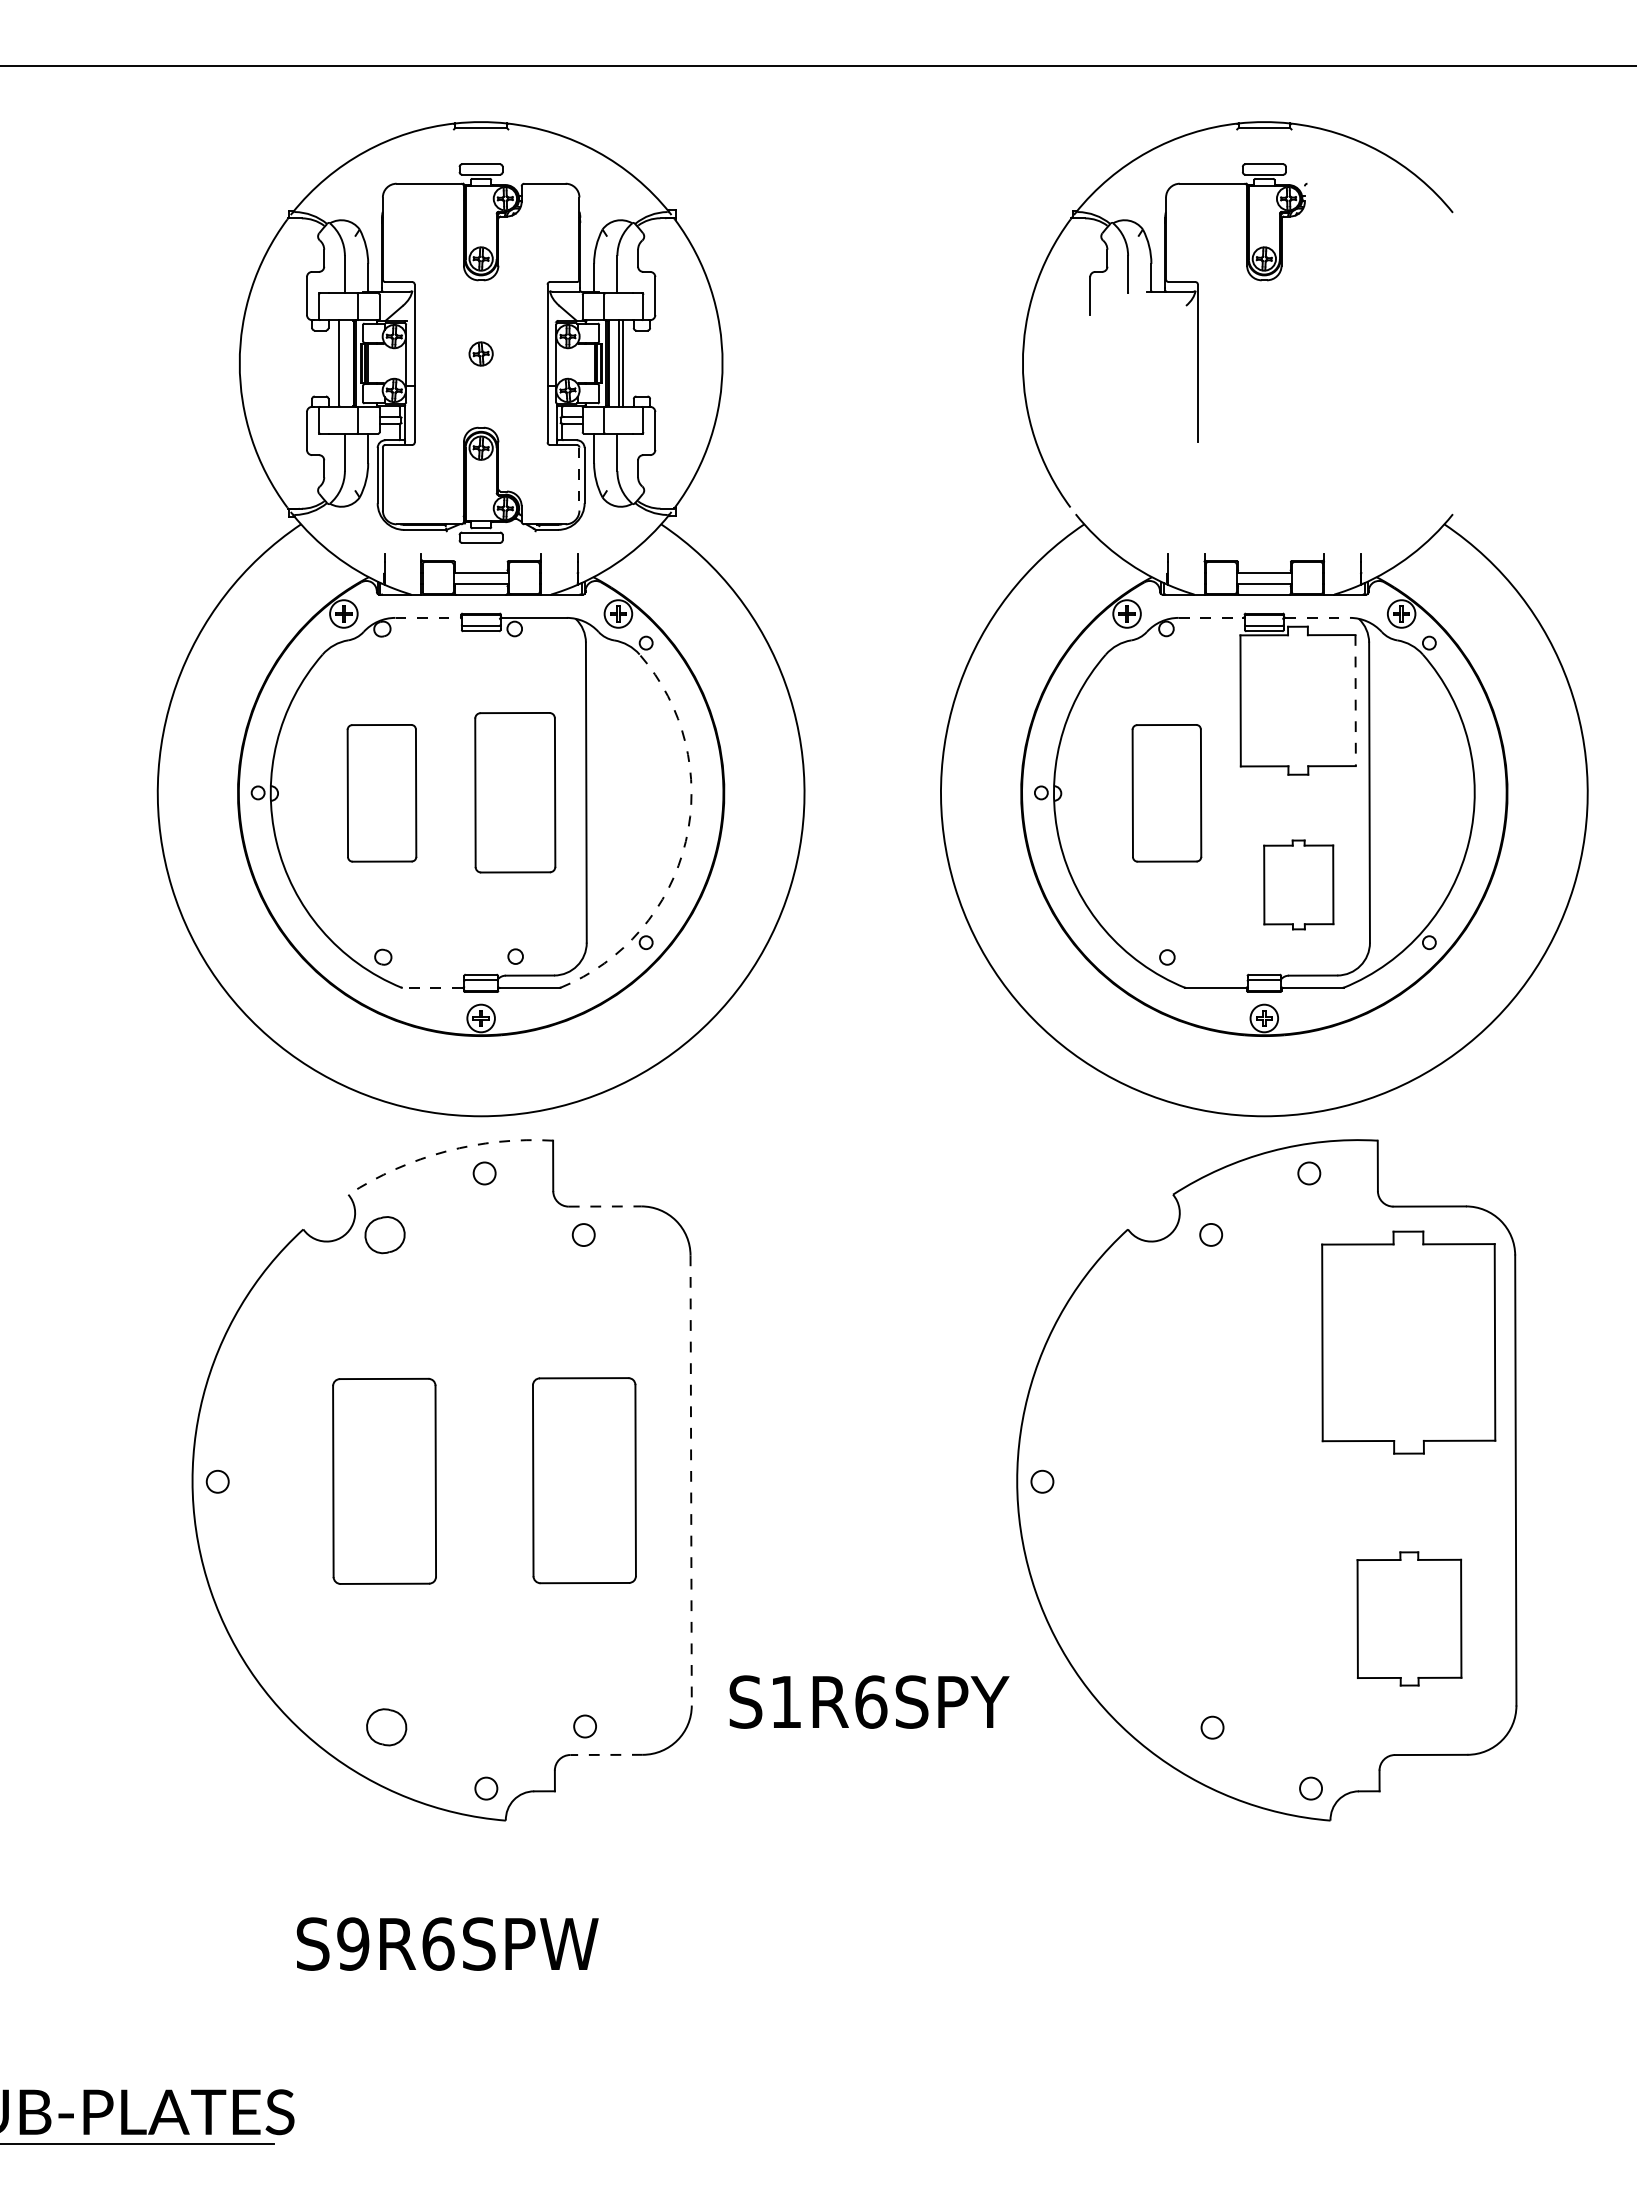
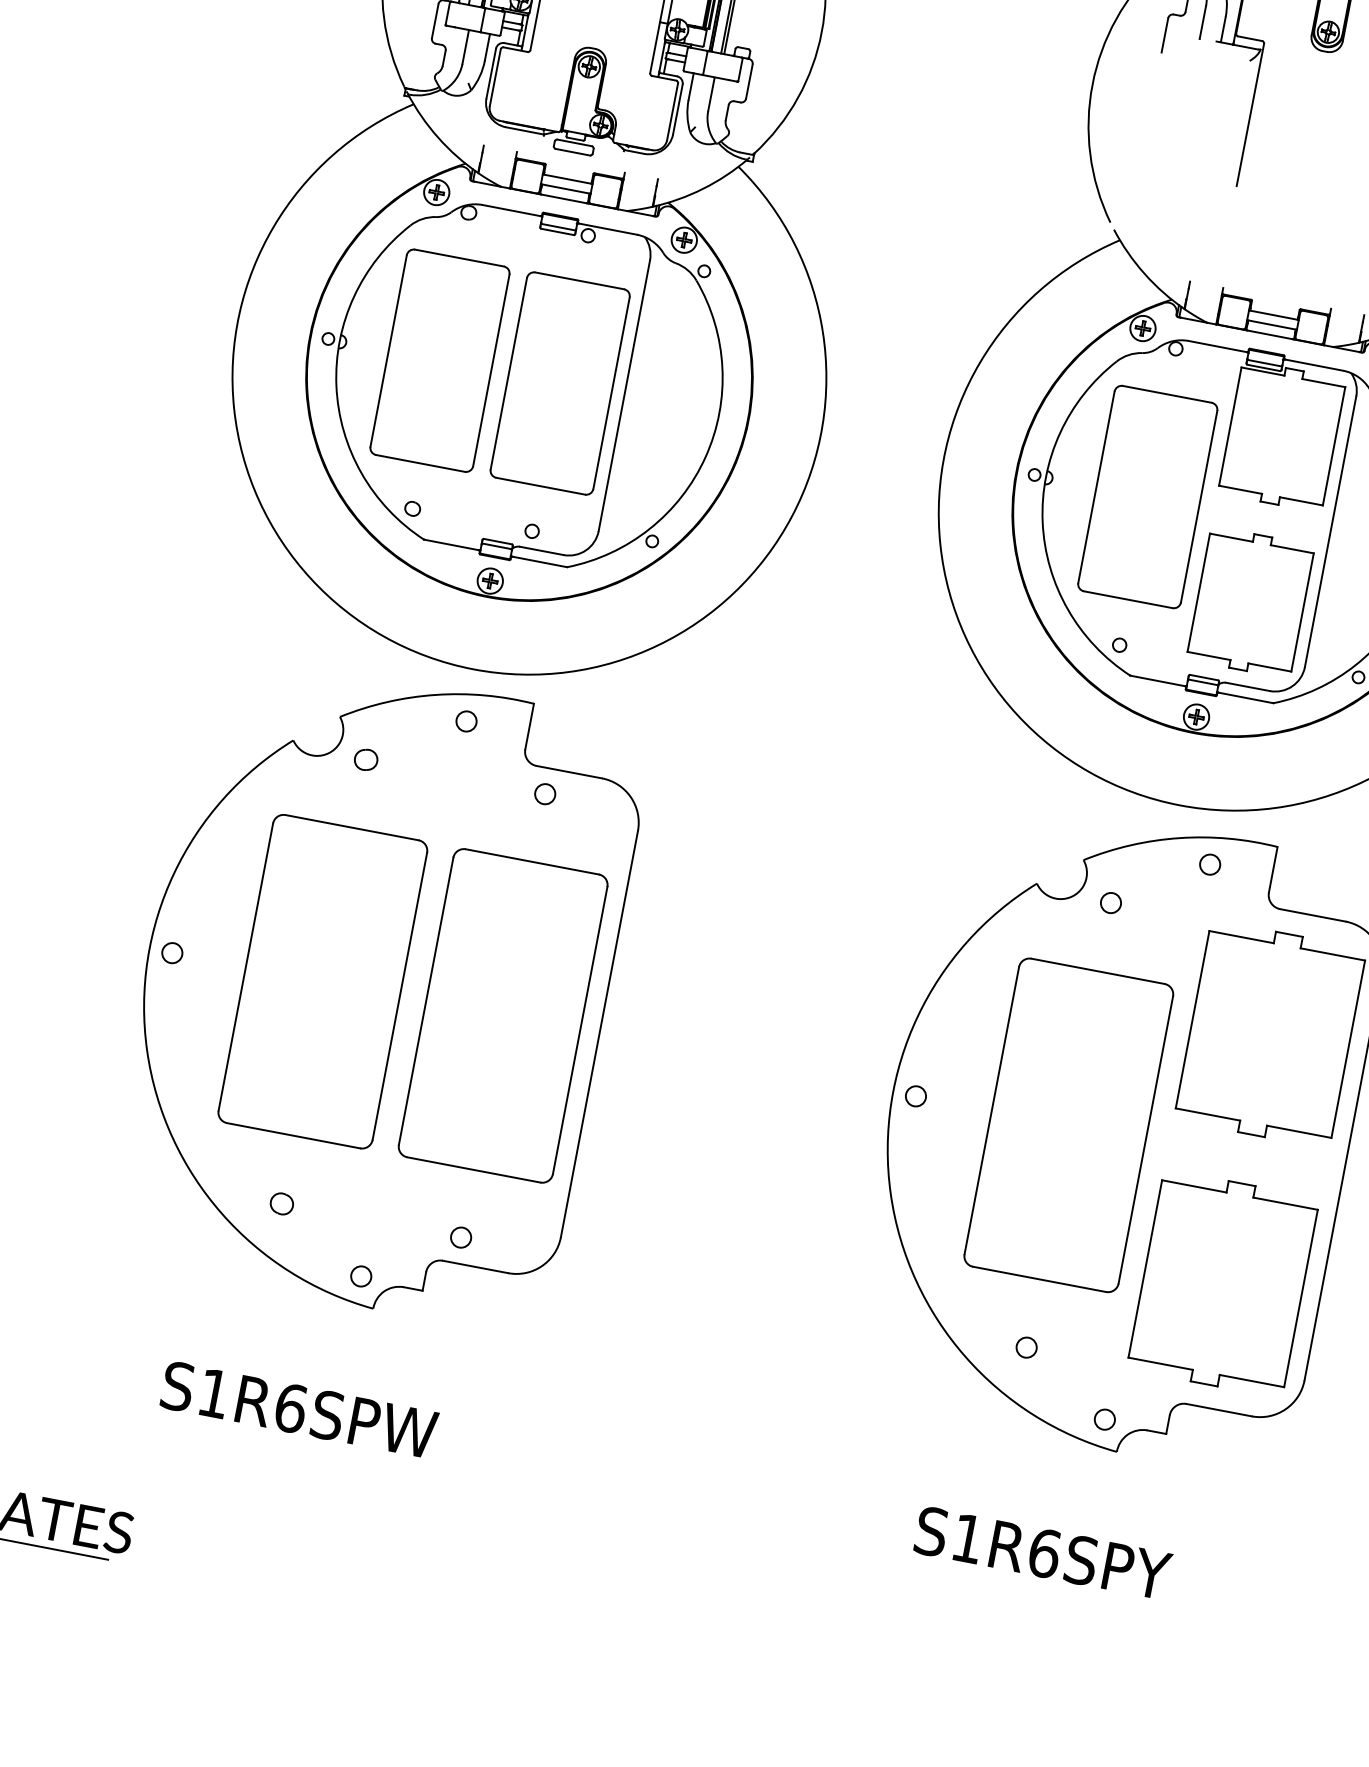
line: (579, 479) -> (672, 112), dashed -> solid
line: (428, 617) -> (512, 210), dashed -> solid
line: (1211, 617) -> (1218, 346), dashed -> solid
line: (1318, 617) -> (1314, 364), dashed -> solid
line: (1355, 700) -> (1333, 446), dashed -> solid
part: (515, 792) -> (560, 383), size x1.43
part: (381, 793) -> (439, 360), size x1.67
part: (1166, 793) -> (1147, 497), size x1.67
arc: (685, 841) -> (705, 456), dashed -> solid
part: (1298, 884) -> (1250, 602), size x1.67
line: (431, 987) -> (450, 544), dashed -> solid
arc: (446, 1151) -> (435, 695), dashed -> solid
line: (605, 1206) -> (569, 772), dashed -> solid
part: (385, 1235) -> (366, 760), size x0.62
part: (584, 1480) -> (503, 1015), size x1.67
line: (691, 1480) -> (599, 1034), dashed -> solid
part: (384, 1481) -> (322, 981), size x1.67
part: (1211, 1481) -> (1068, 1125), added
part: (1409, 1618) -> (1223, 1283), size x1.67
text: (869, 1701) -> (1043, 1552), moved
part: (386, 1727) -> (281, 1204), size x0.62
line: (606, 1754) -> (475, 1266), dashed -> solid
text: (353, 1943) -> (214, 1393), S9R6SPW -> S1R6SPW

